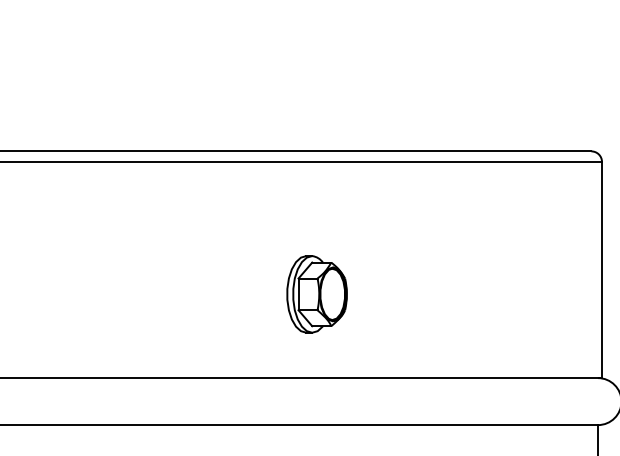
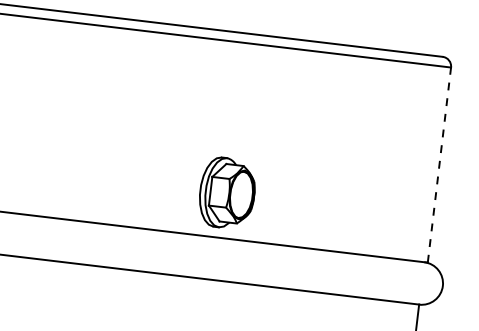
line: (602, 269) -> (439, 164), solid -> dashed
part: (316, 294) -> (226, 193), moved

